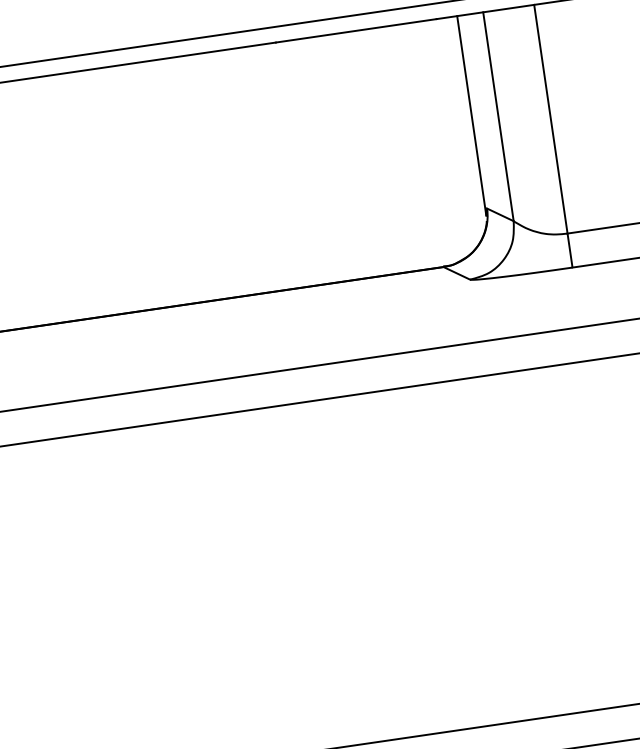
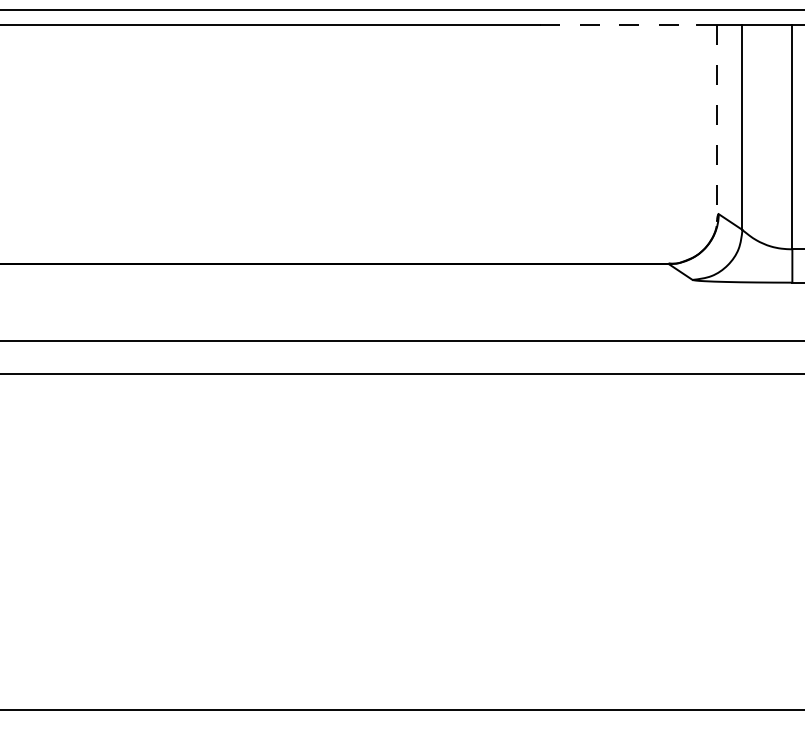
line: (356, 30) -> (618, 25), solid -> dashed
line: (471, 116) -> (716, 123), solid -> dashed

